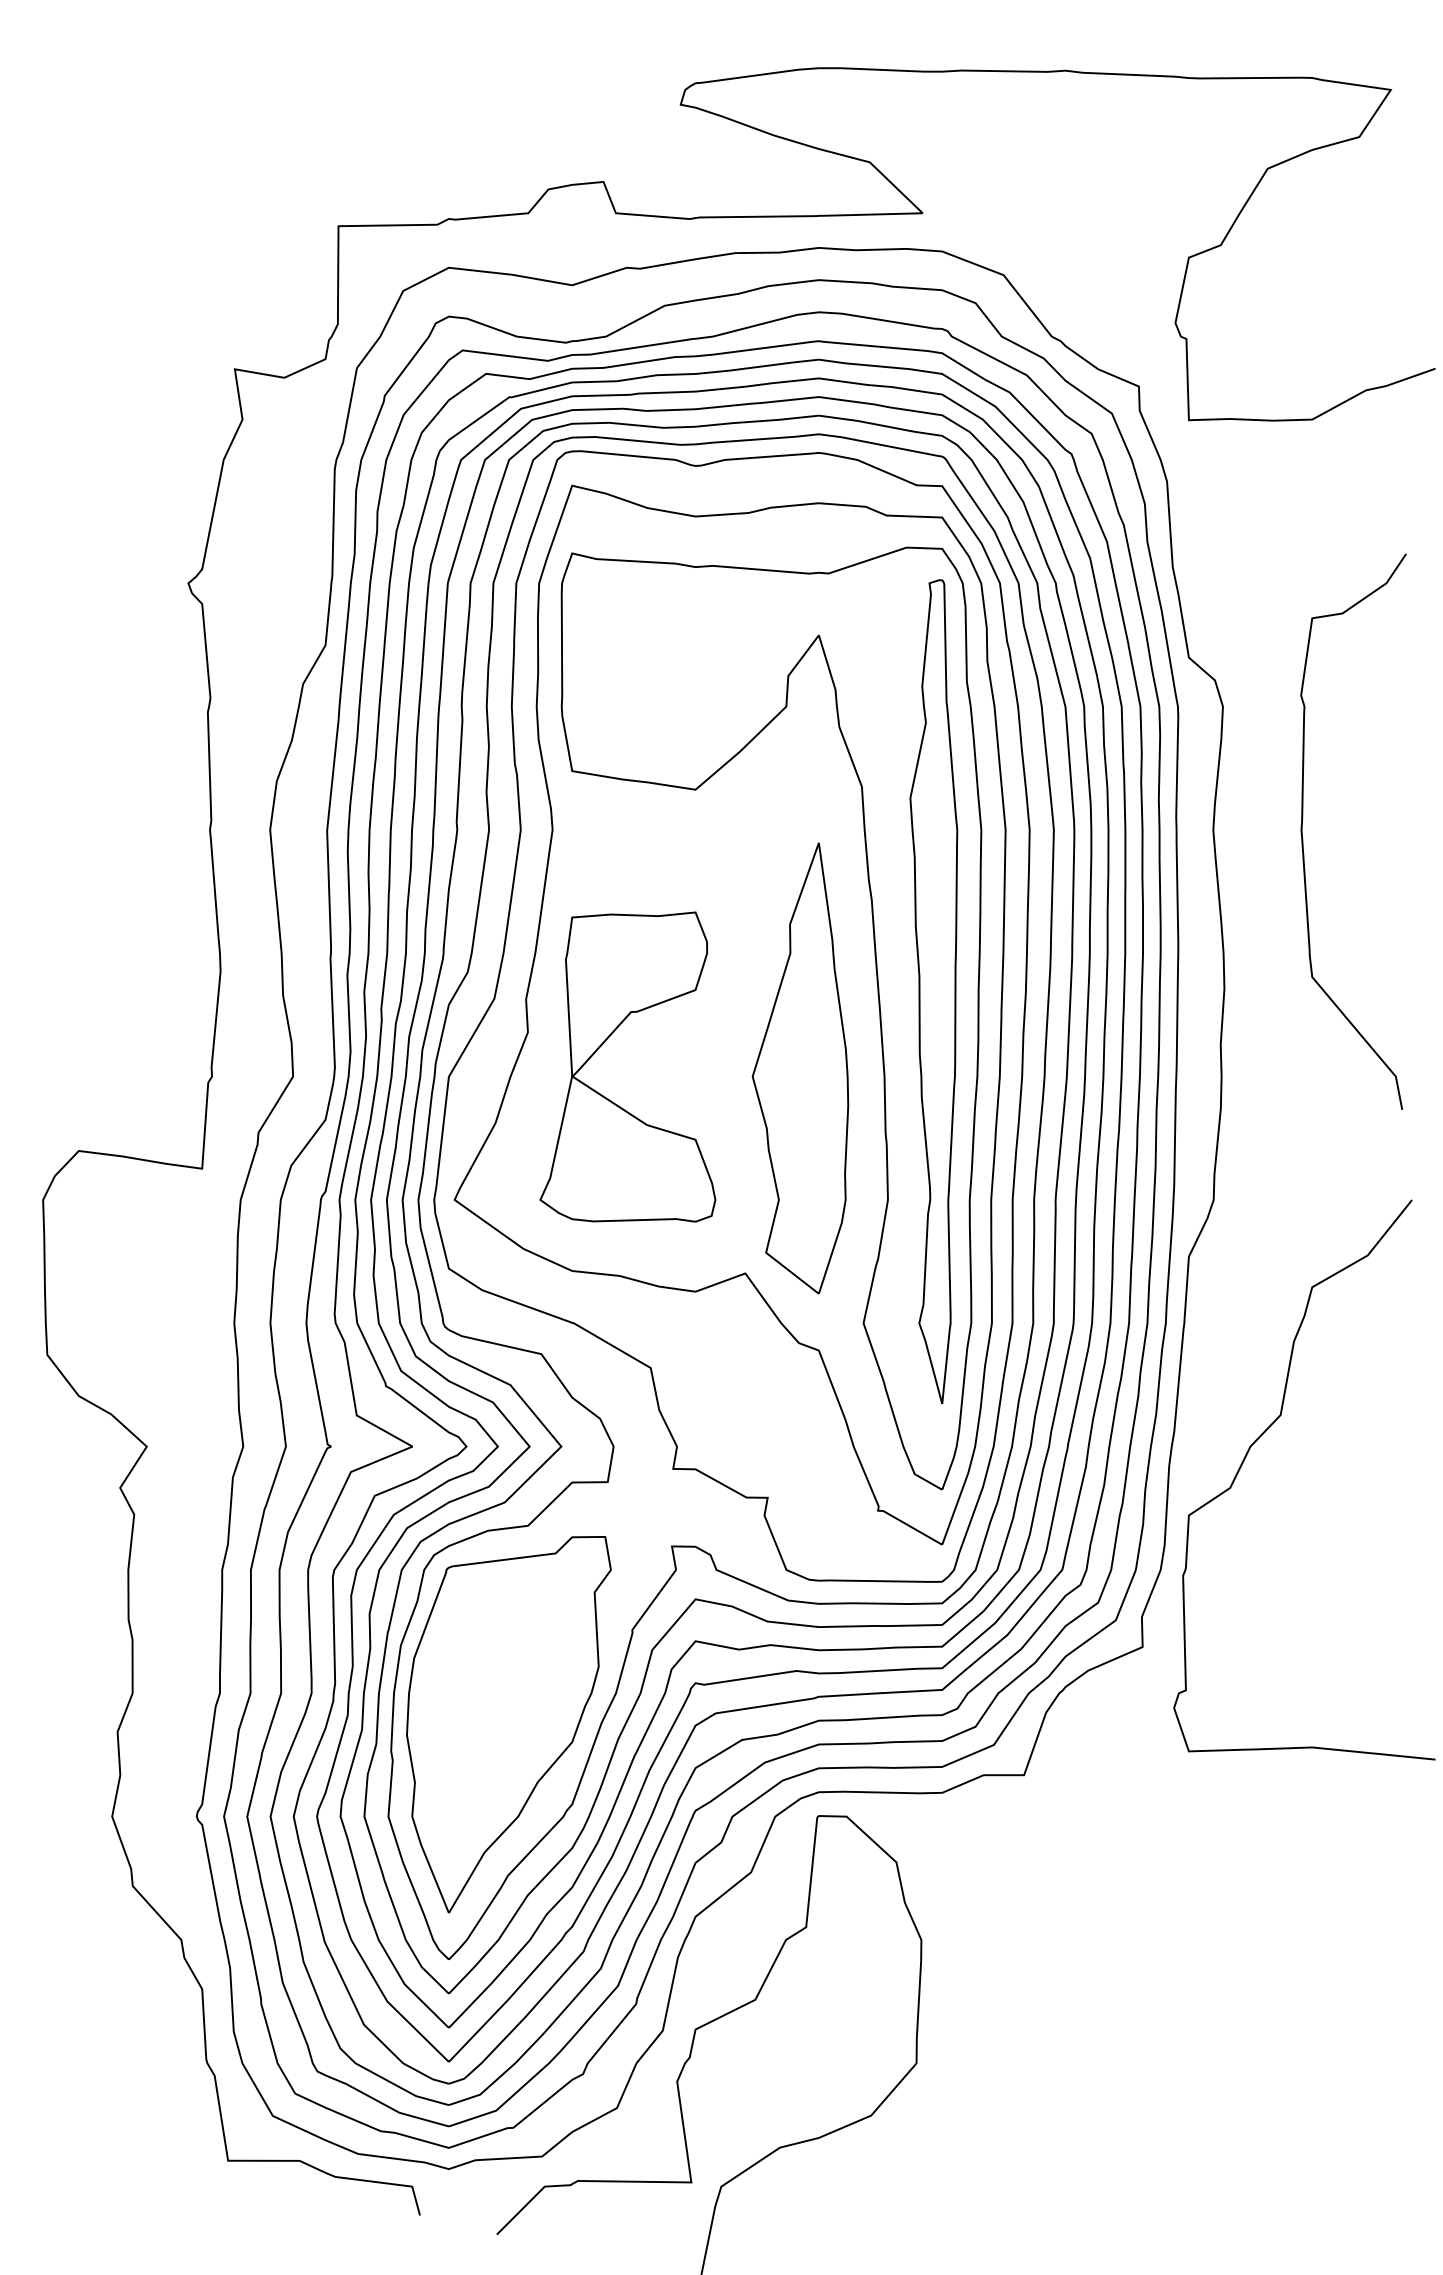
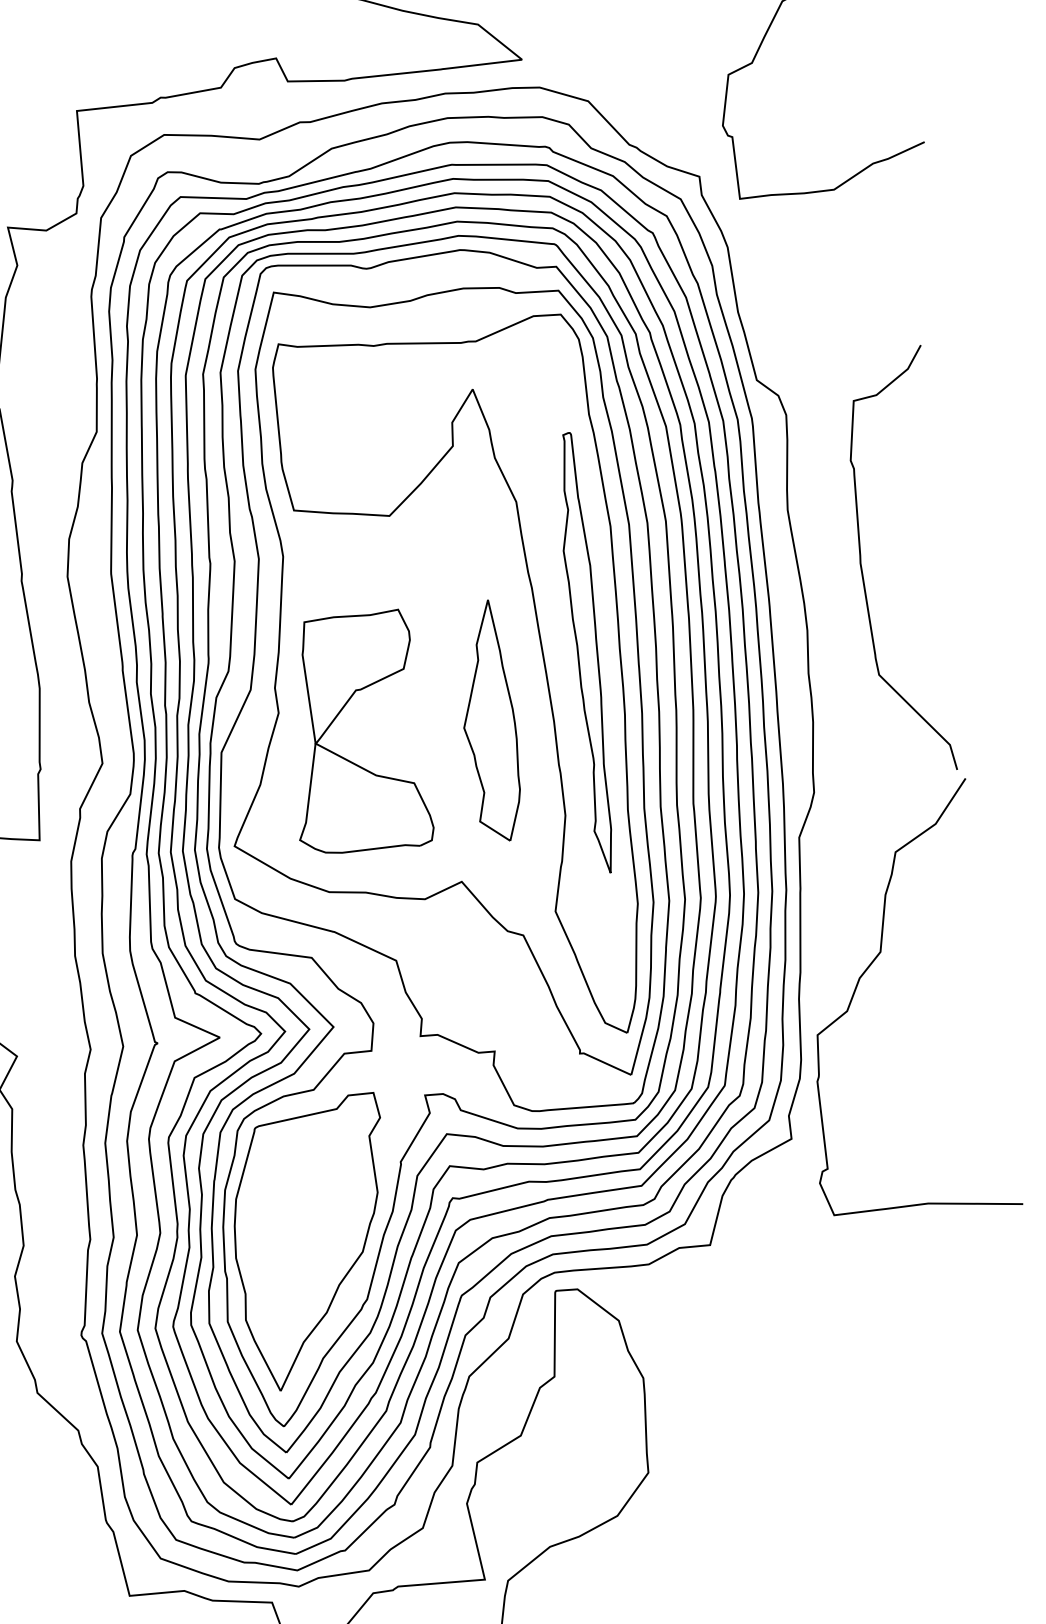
curve: (1303, 838) -> (862, 569), moved
part: (933, 991) -> (585, 653), size x0.7
part: (800, 1068) -> (489, 721), size x0.7

